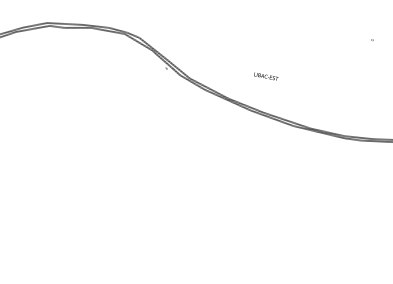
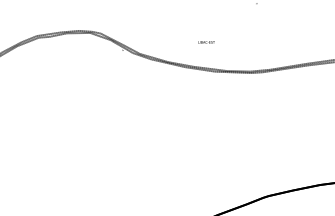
text: (266, 76) -> (206, 42), moved

